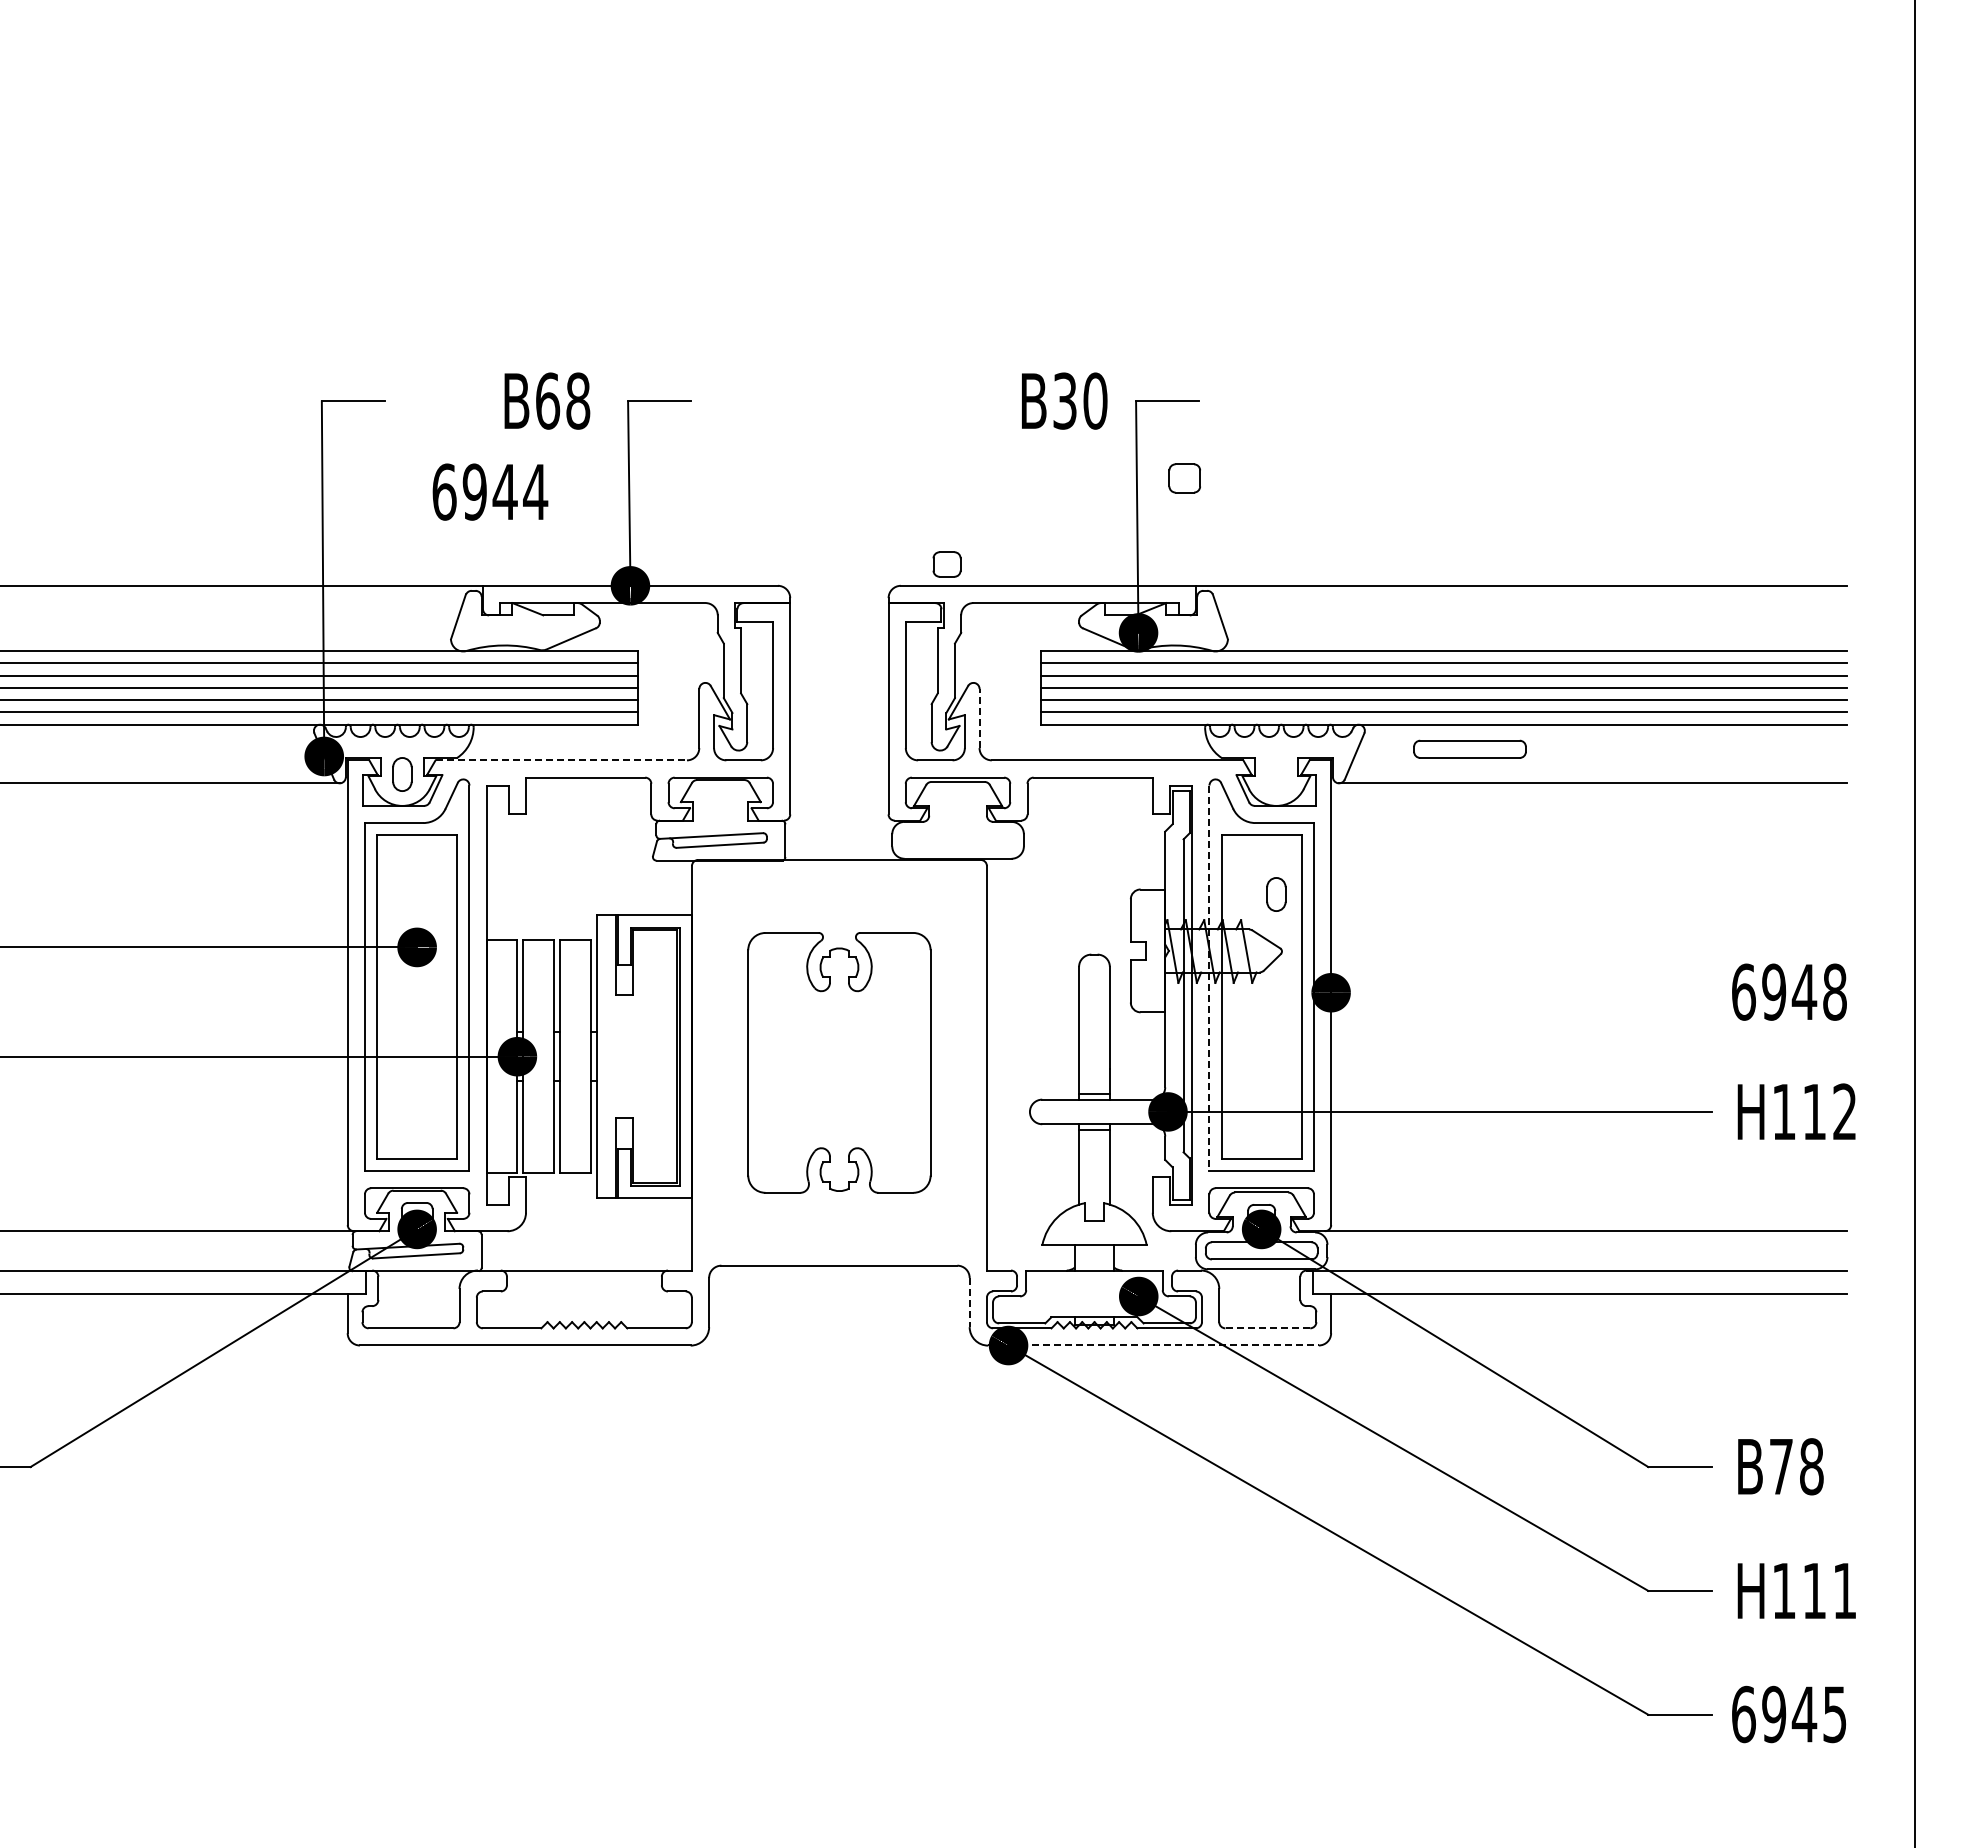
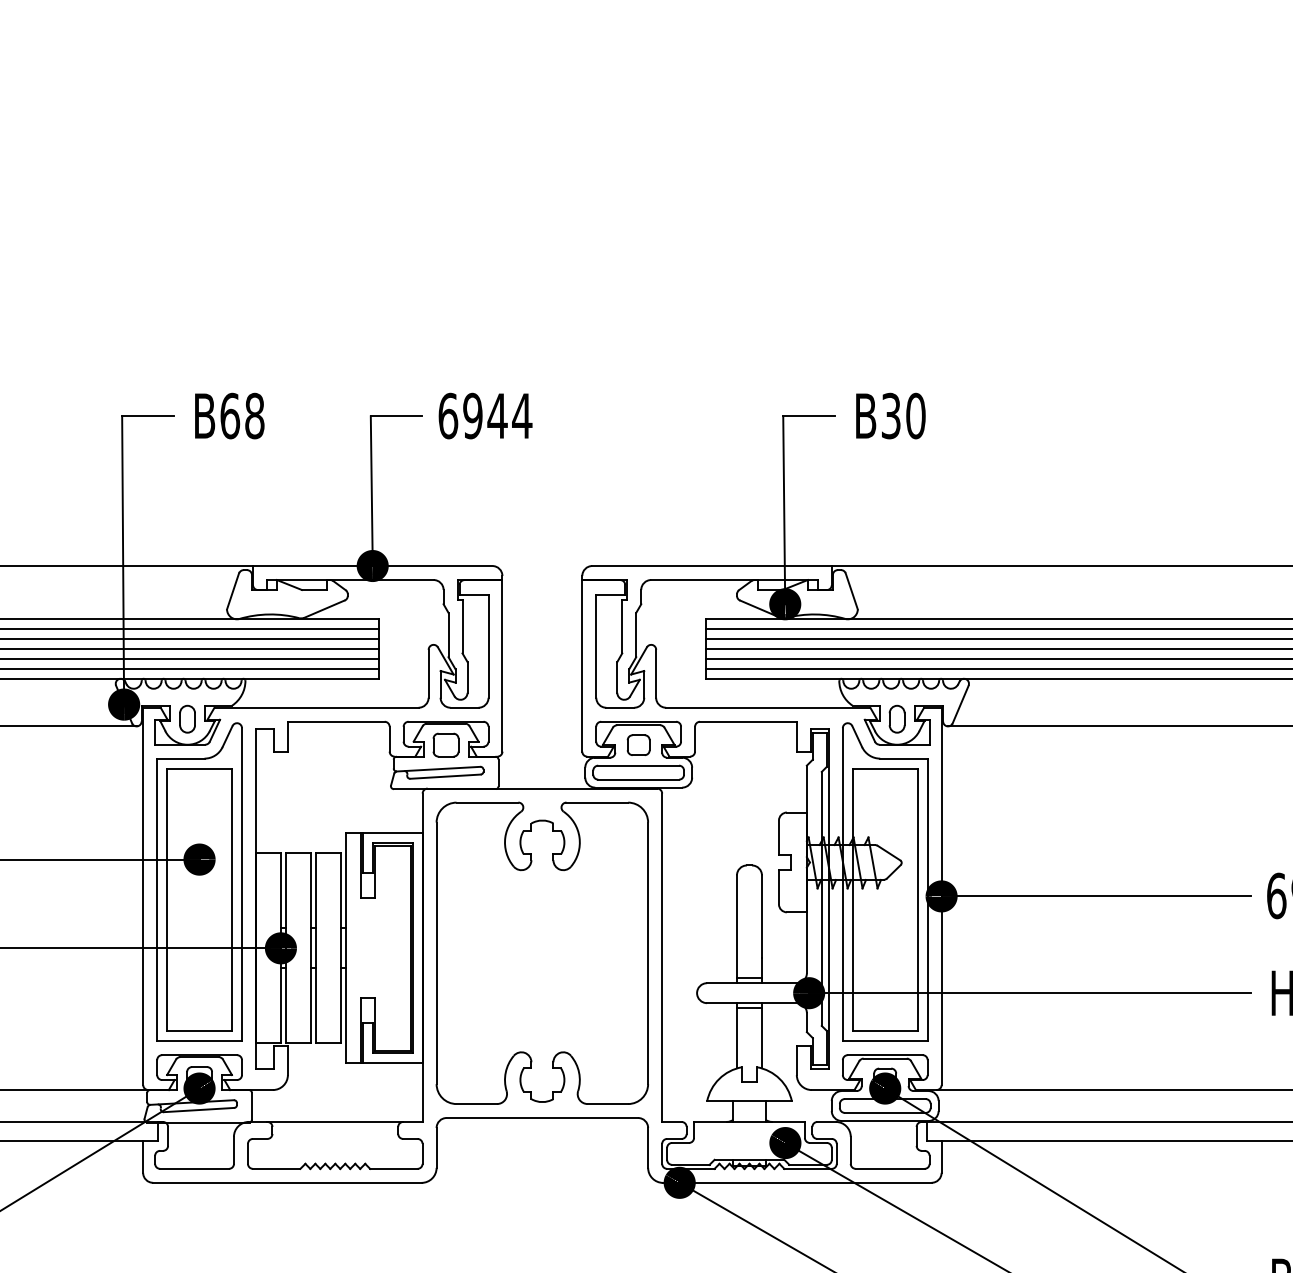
text: (547, 400) -> (229, 415), moved
text: (1064, 400) -> (890, 415), moved
part: (1184, 478) -> (445, 745), moved
text: (490, 491) -> (485, 415), moved
part: (946, 564) -> (638, 745), moved
line: (979, 718) -> (656, 673), dashed -> solid
part: (1469, 748) -> (638, 771), moved
line: (561, 760) -> (316, 707), dashed -> solid
part: (1276, 894) -> (897, 719), moved
line: (1209, 978) -> (842, 884), dashed -> solid
line: (1521, 992) -> (1096, 896), added
part: (839, 1062) -> (542, 953), size x1.43
line: (969, 1302) -> (648, 1147), dashed -> solid
line: (1267, 1328) -> (889, 1169), dashed -> solid
line: (1154, 1345) -> (798, 1182), dashed -> solid

